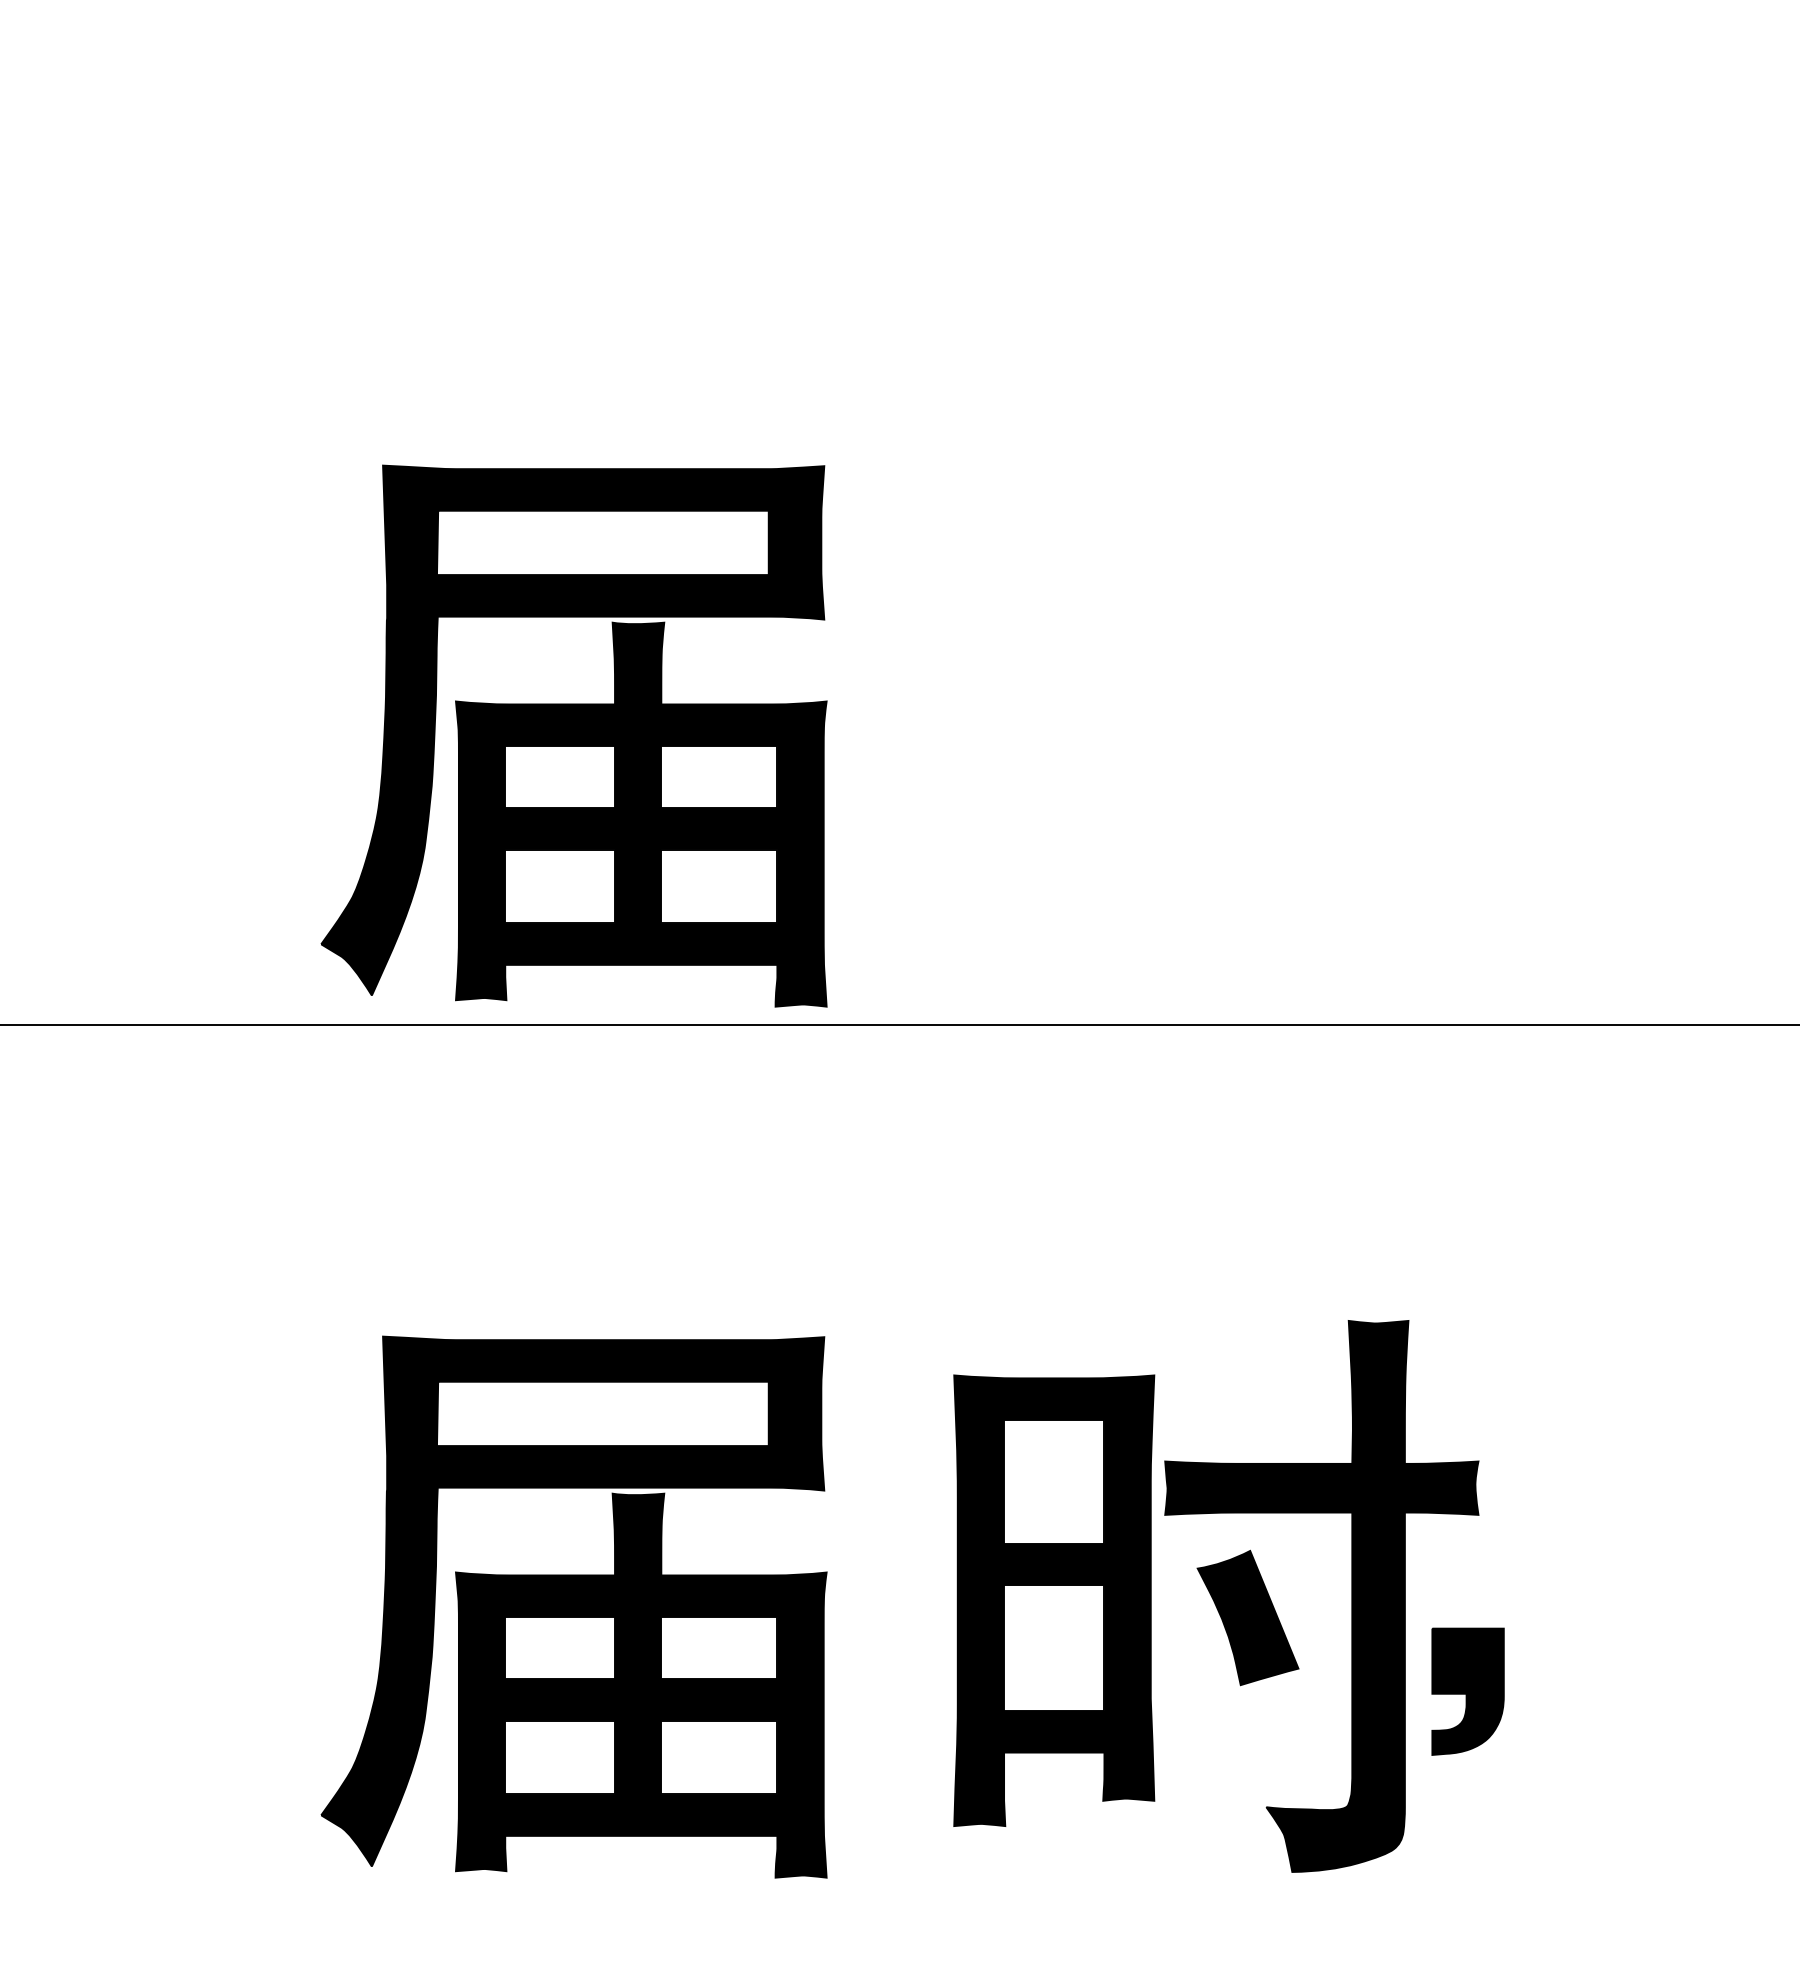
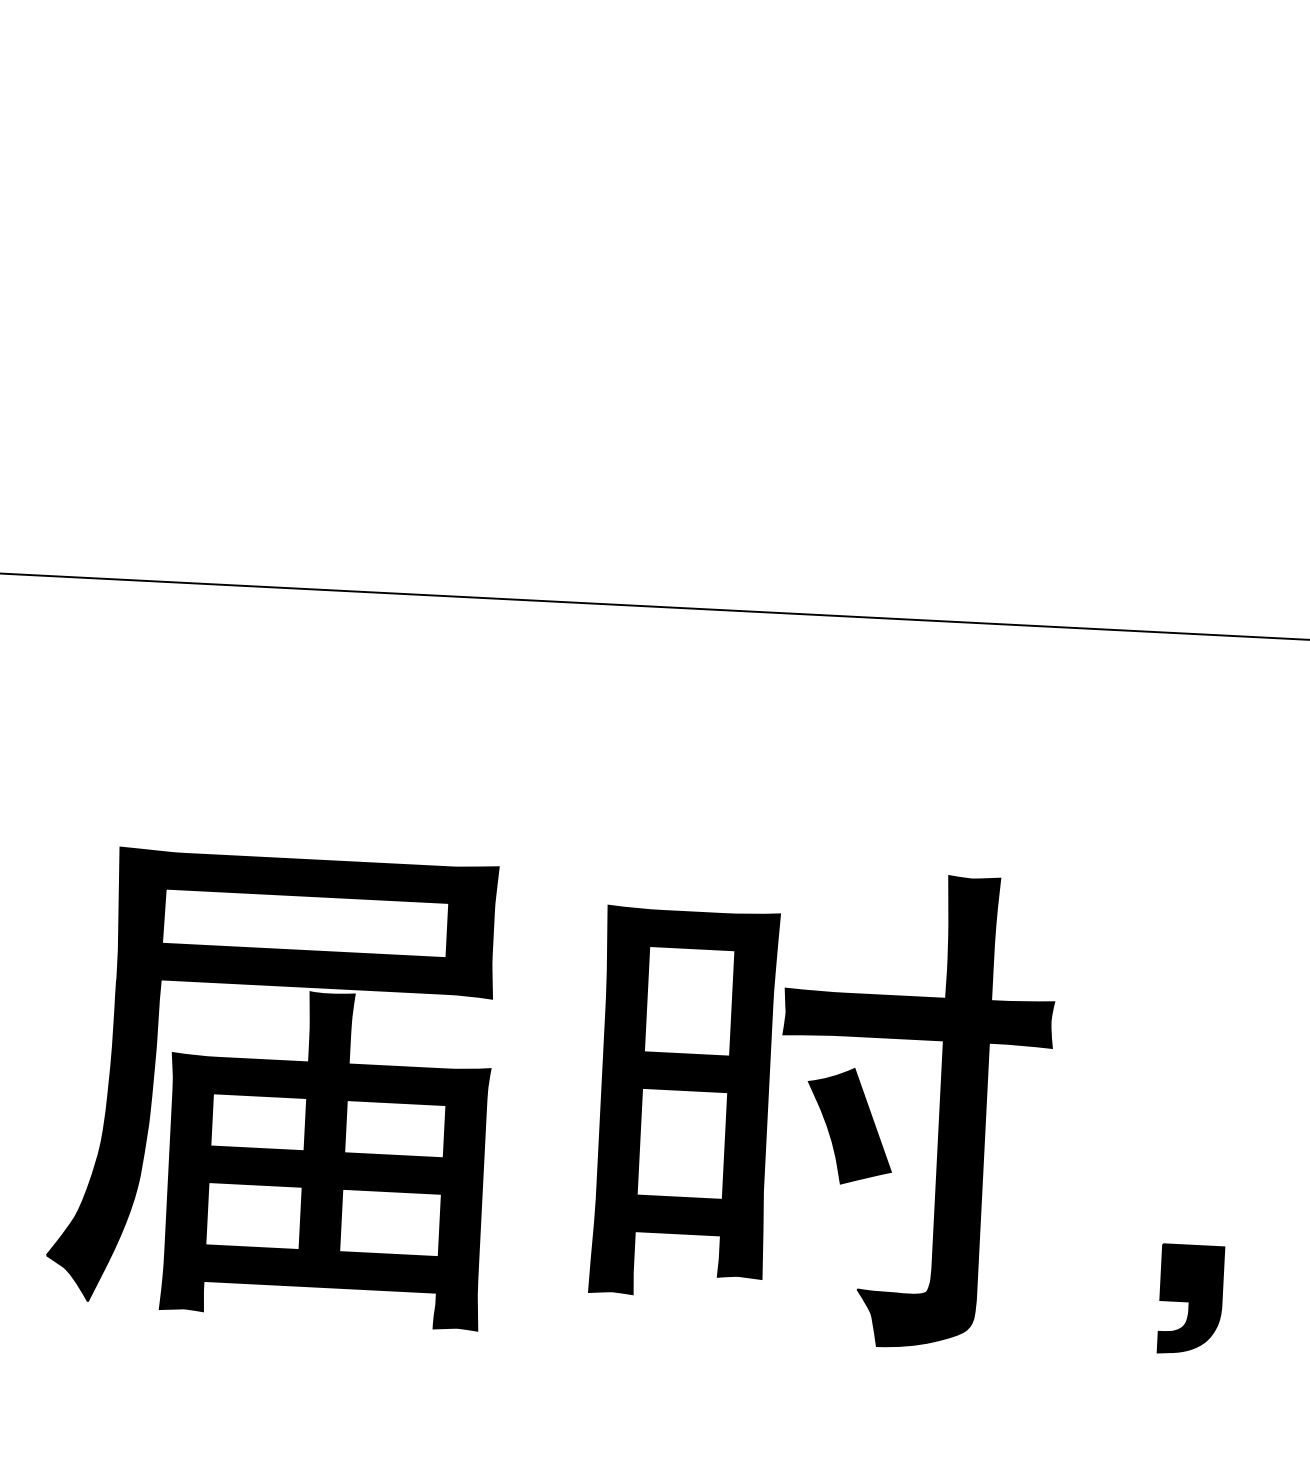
part: (573, 735) -> (309, 340), removed
part: (1467, 1691) -> (1190, 1299), moved

